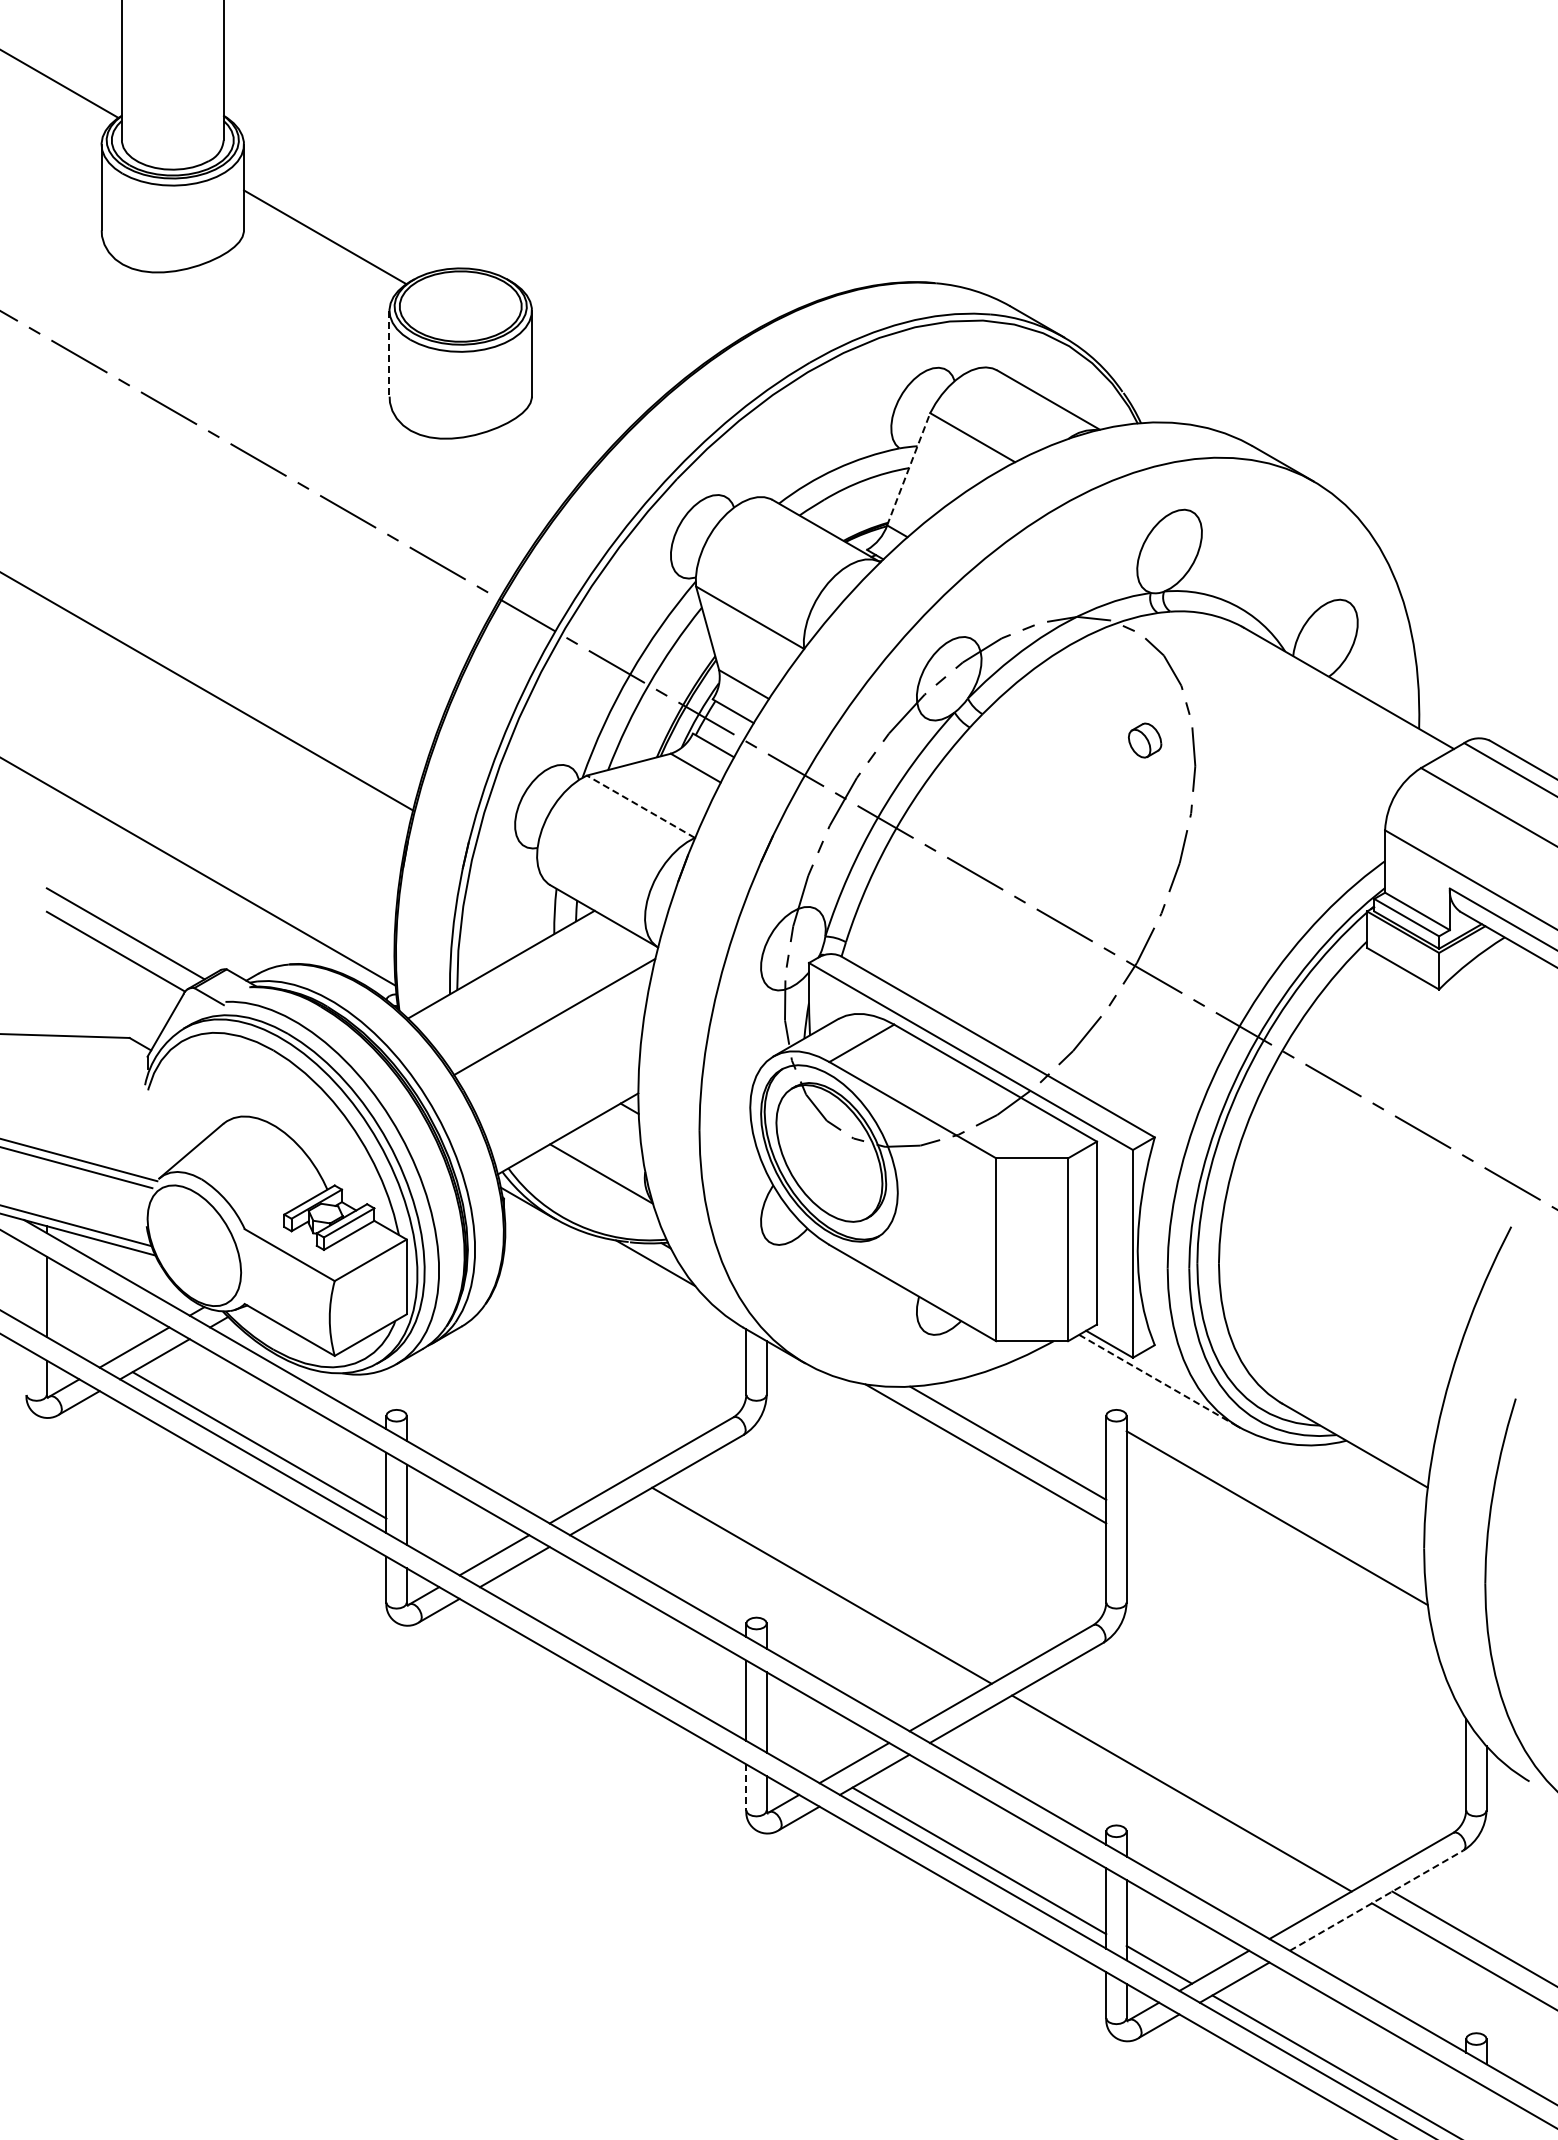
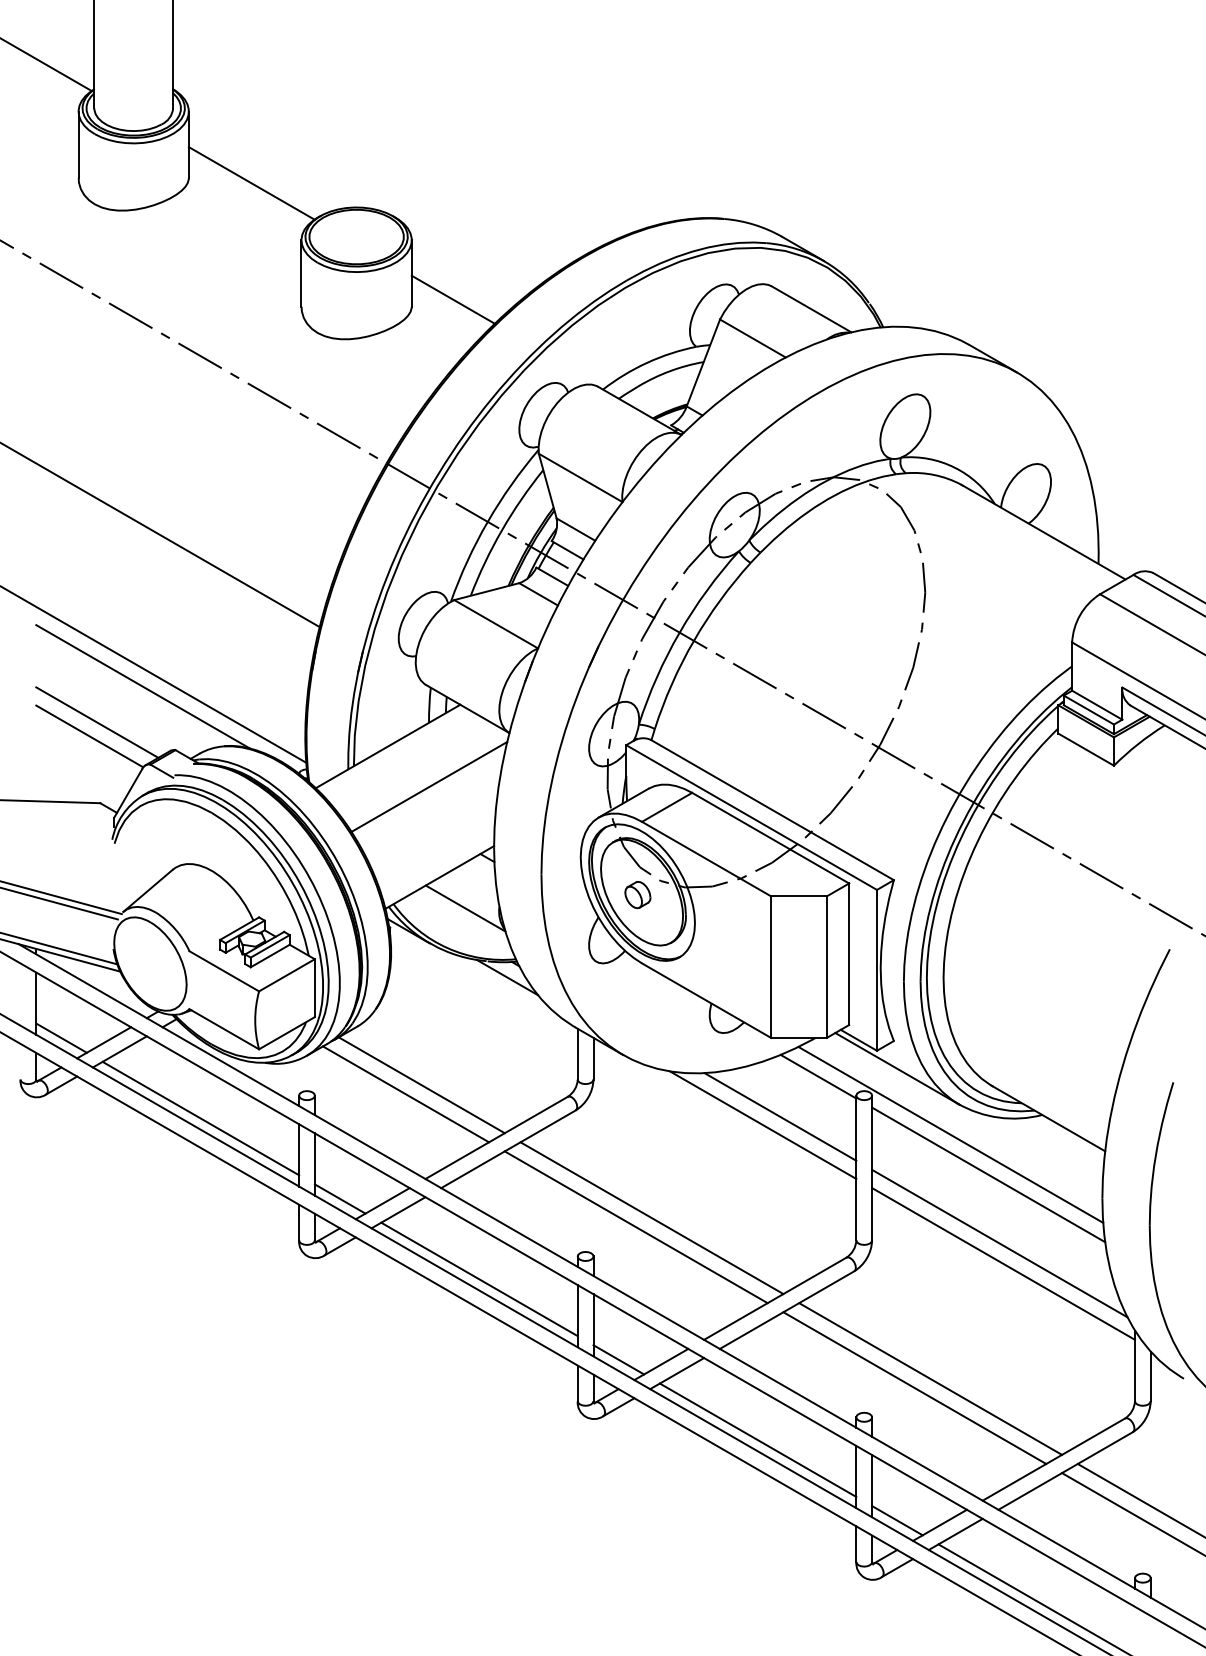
line: (389, 353) -> (301, 273), dashed -> solid
line: (585, 387) -> (453, 299), added
line: (908, 468) -> (703, 362), dashed -> solid
part: (1145, 740) -> (638, 894), moved
line: (640, 806) -> (495, 624), dashed -> solid
line: (184, 887) -> (142, 686), added
line: (79, 1341) -> (61, 1038), added
line: (1159, 1381) -> (897, 1069), dashed -> solid
line: (1057, 1391) -> (818, 1076), added
line: (544, 1402) -> (421, 1085), added
line: (524, 1414) -> (405, 1094), added
line: (1228, 1466) -> (950, 1134), added
line: (439, 1549) -> (340, 1199), added
line: (842, 1574) -> (652, 1218), added
line: (1291, 1606) -> (999, 1243), added
line: (1296, 1633) -> (1003, 1264), added
line: (619, 1652) -> (479, 1278), added
line: (799, 1756) -> (618, 1359), added
line: (1202, 1781) -> (930, 1378), added
line: (746, 1787) -> (577, 1383), dashed -> solid
line: (1377, 1900) -> (1066, 1470), dashed -> solid

